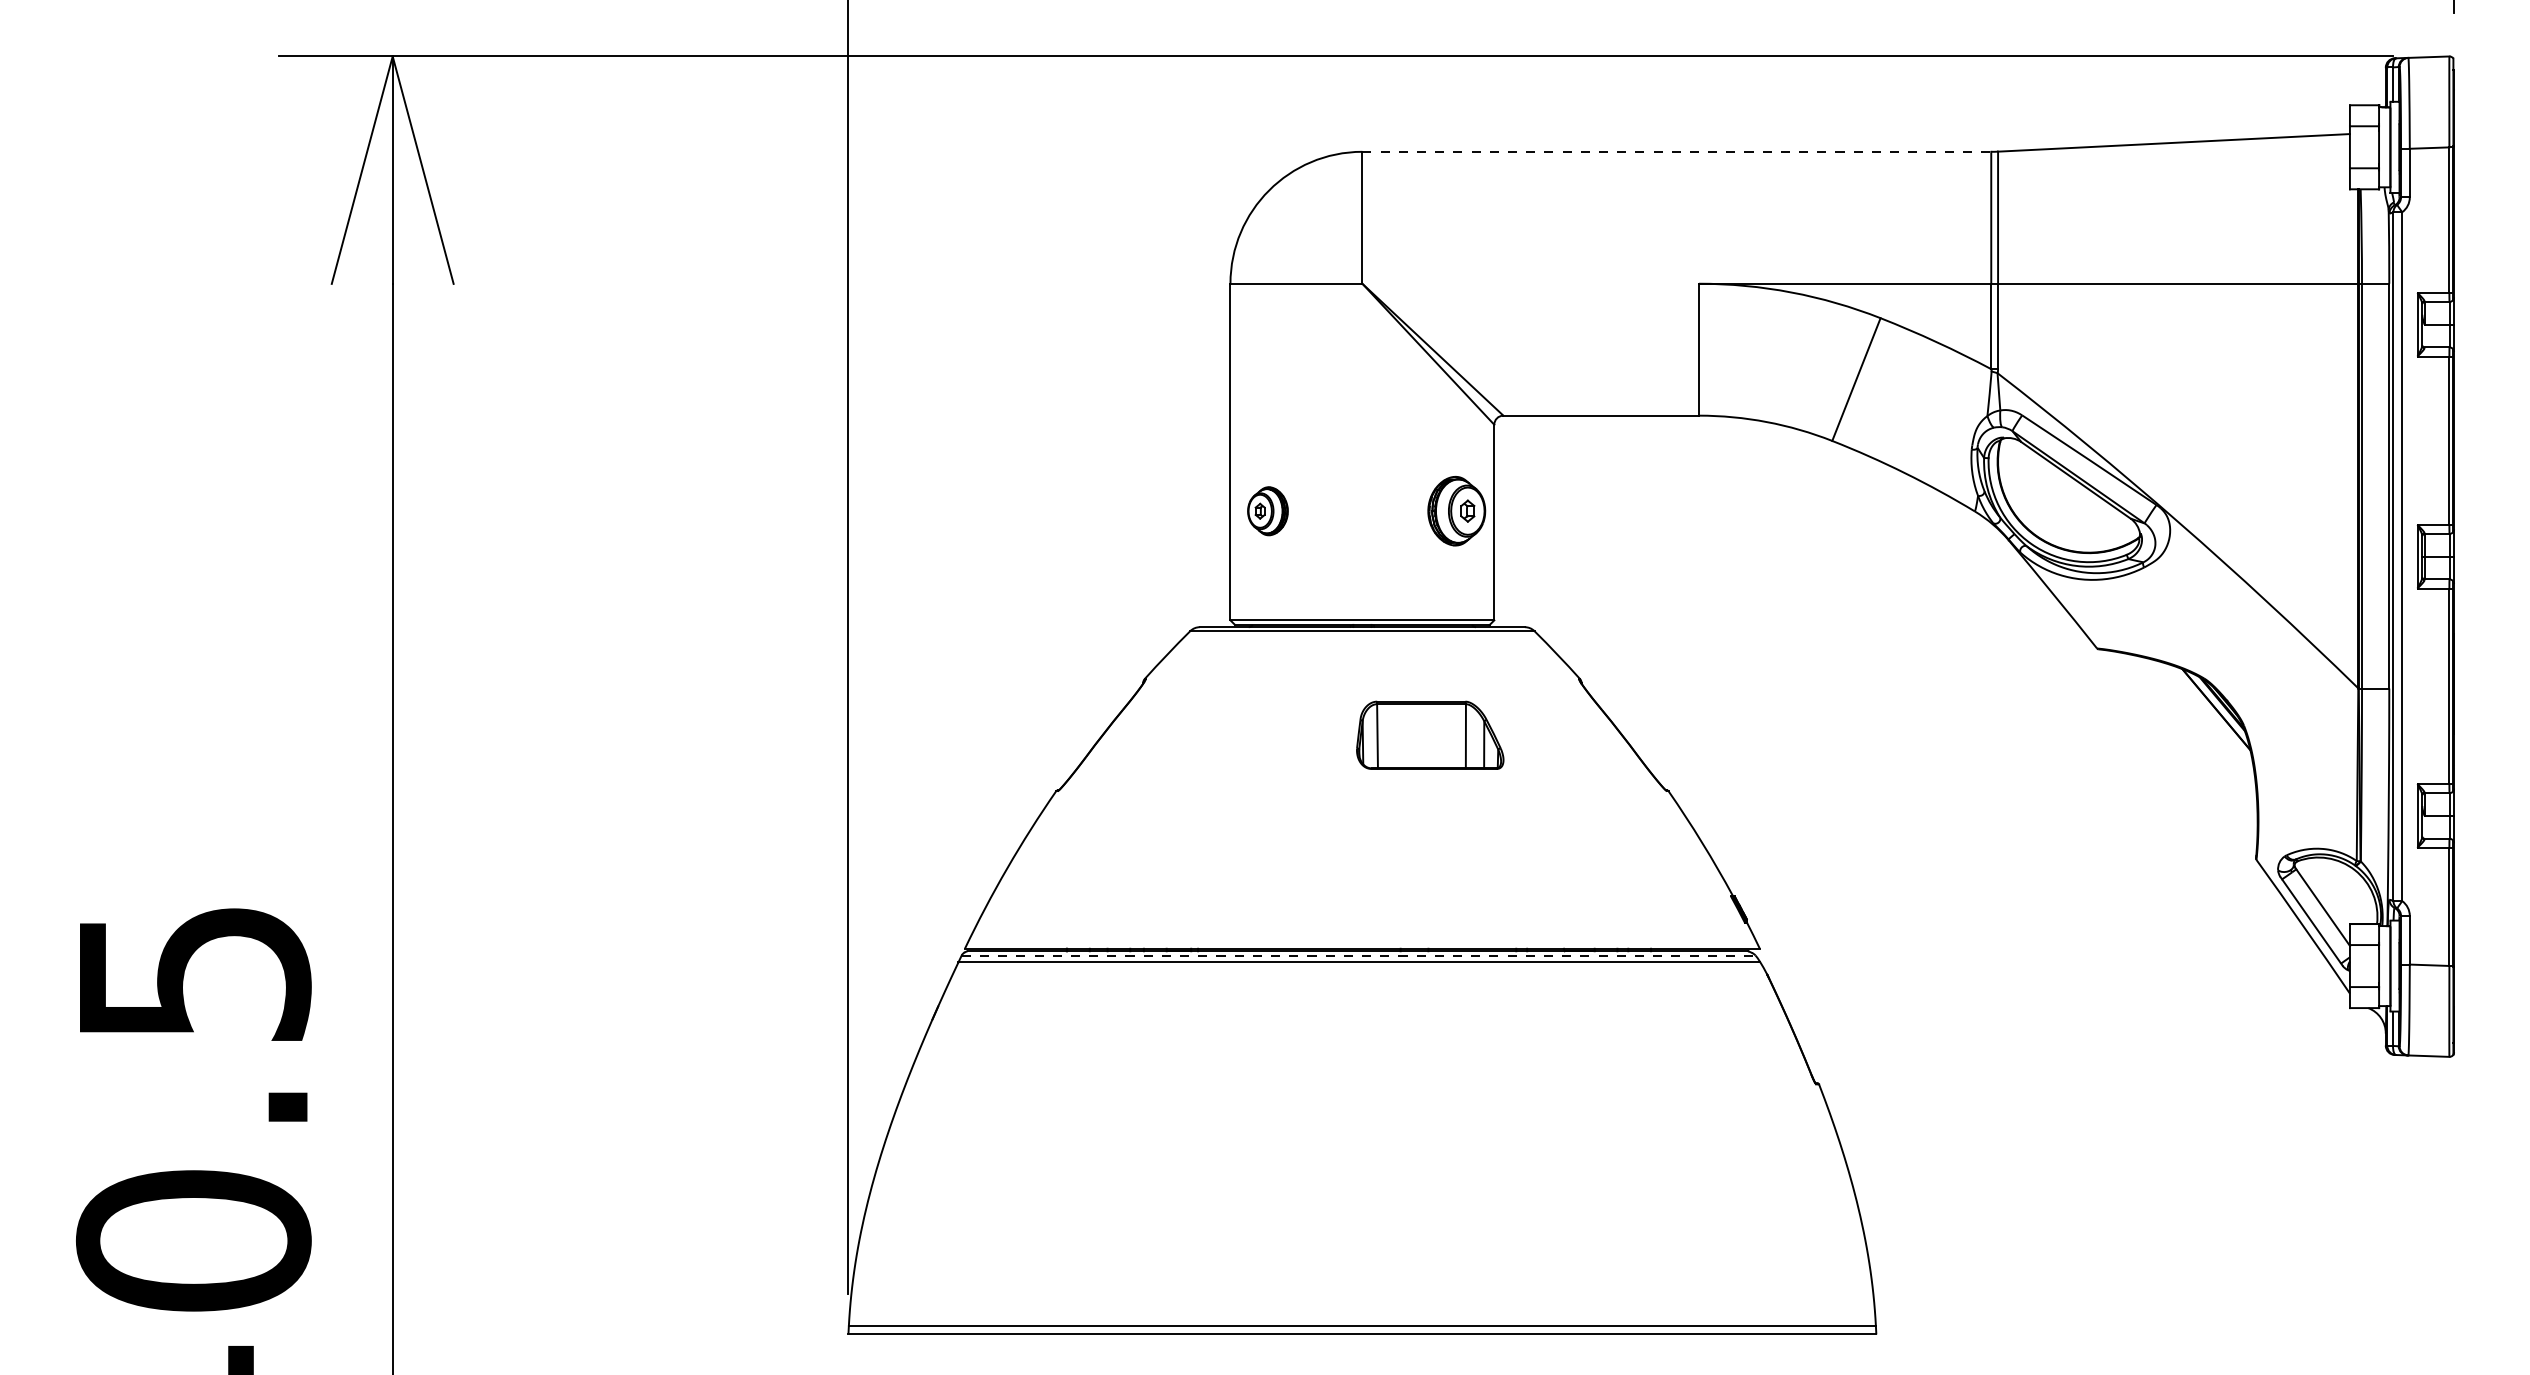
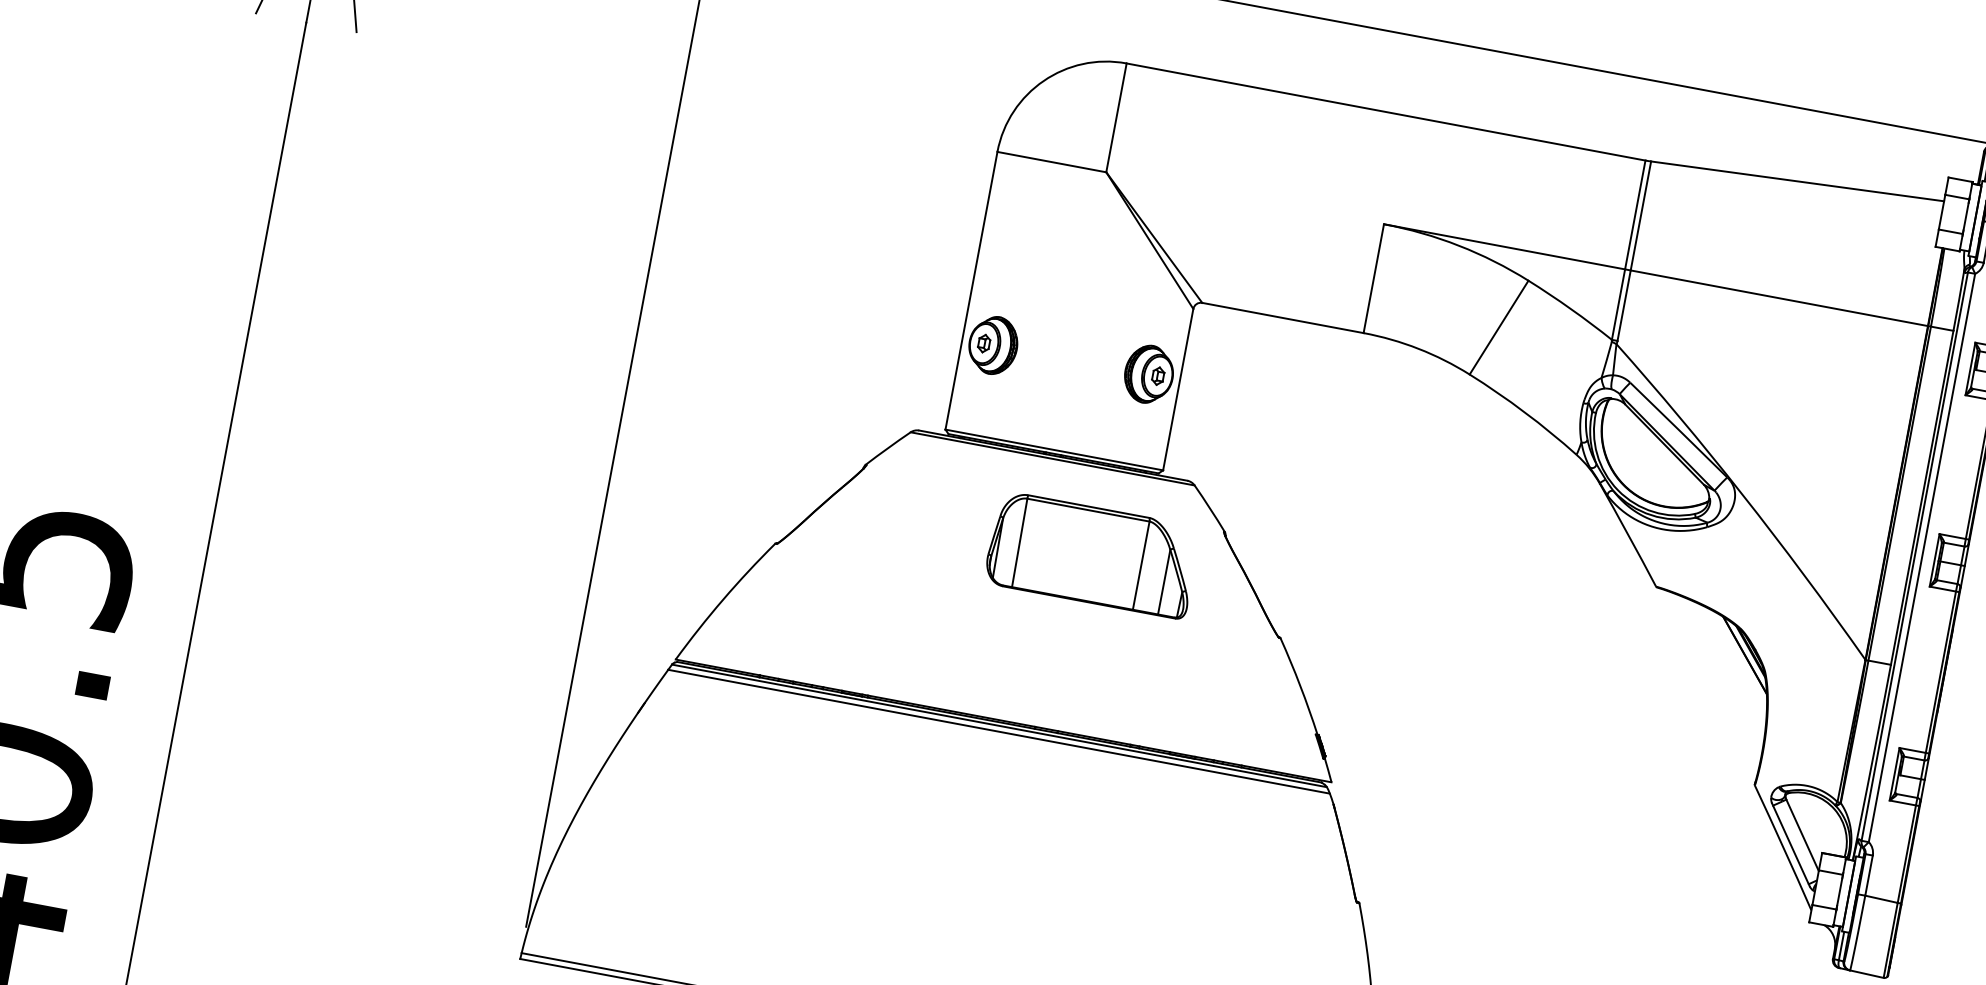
line: (1677, 151) -> (1386, 111), dashed -> solid
part: (1267, 511) -> (992, 345), size x1.43
part: (1430, 735) -> (1092, 555), size x1.67
line: (1358, 955) -> (999, 725), dashed -> solid

